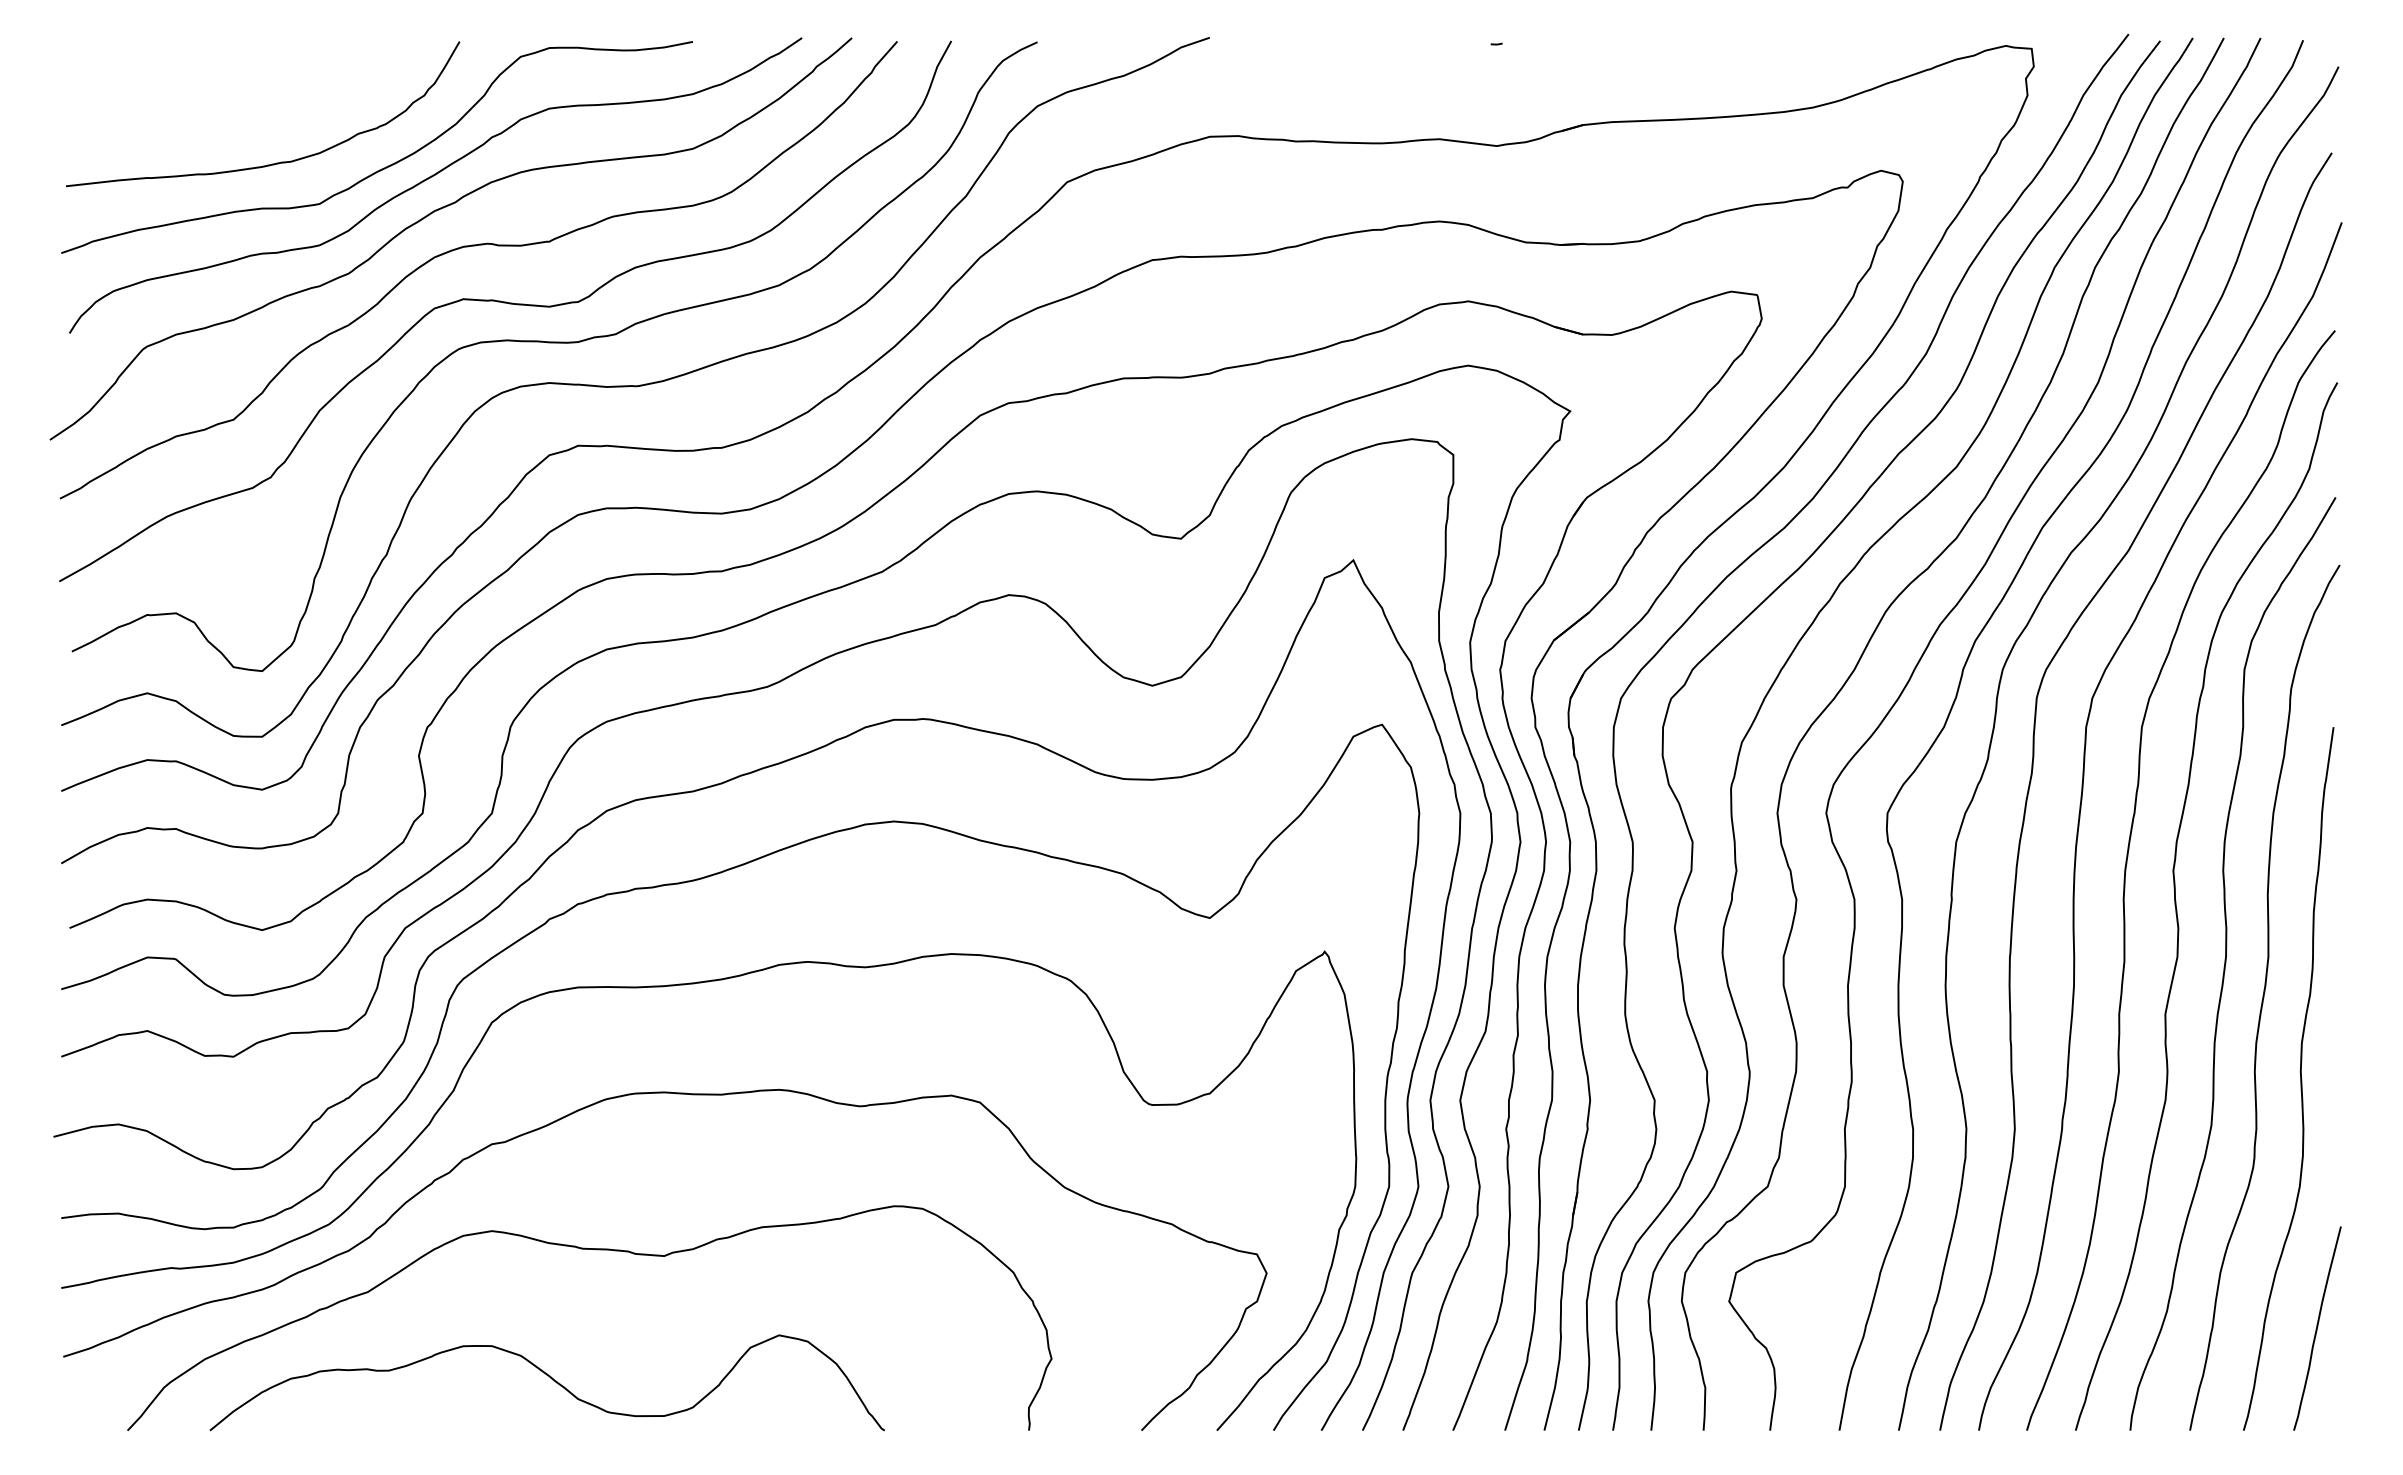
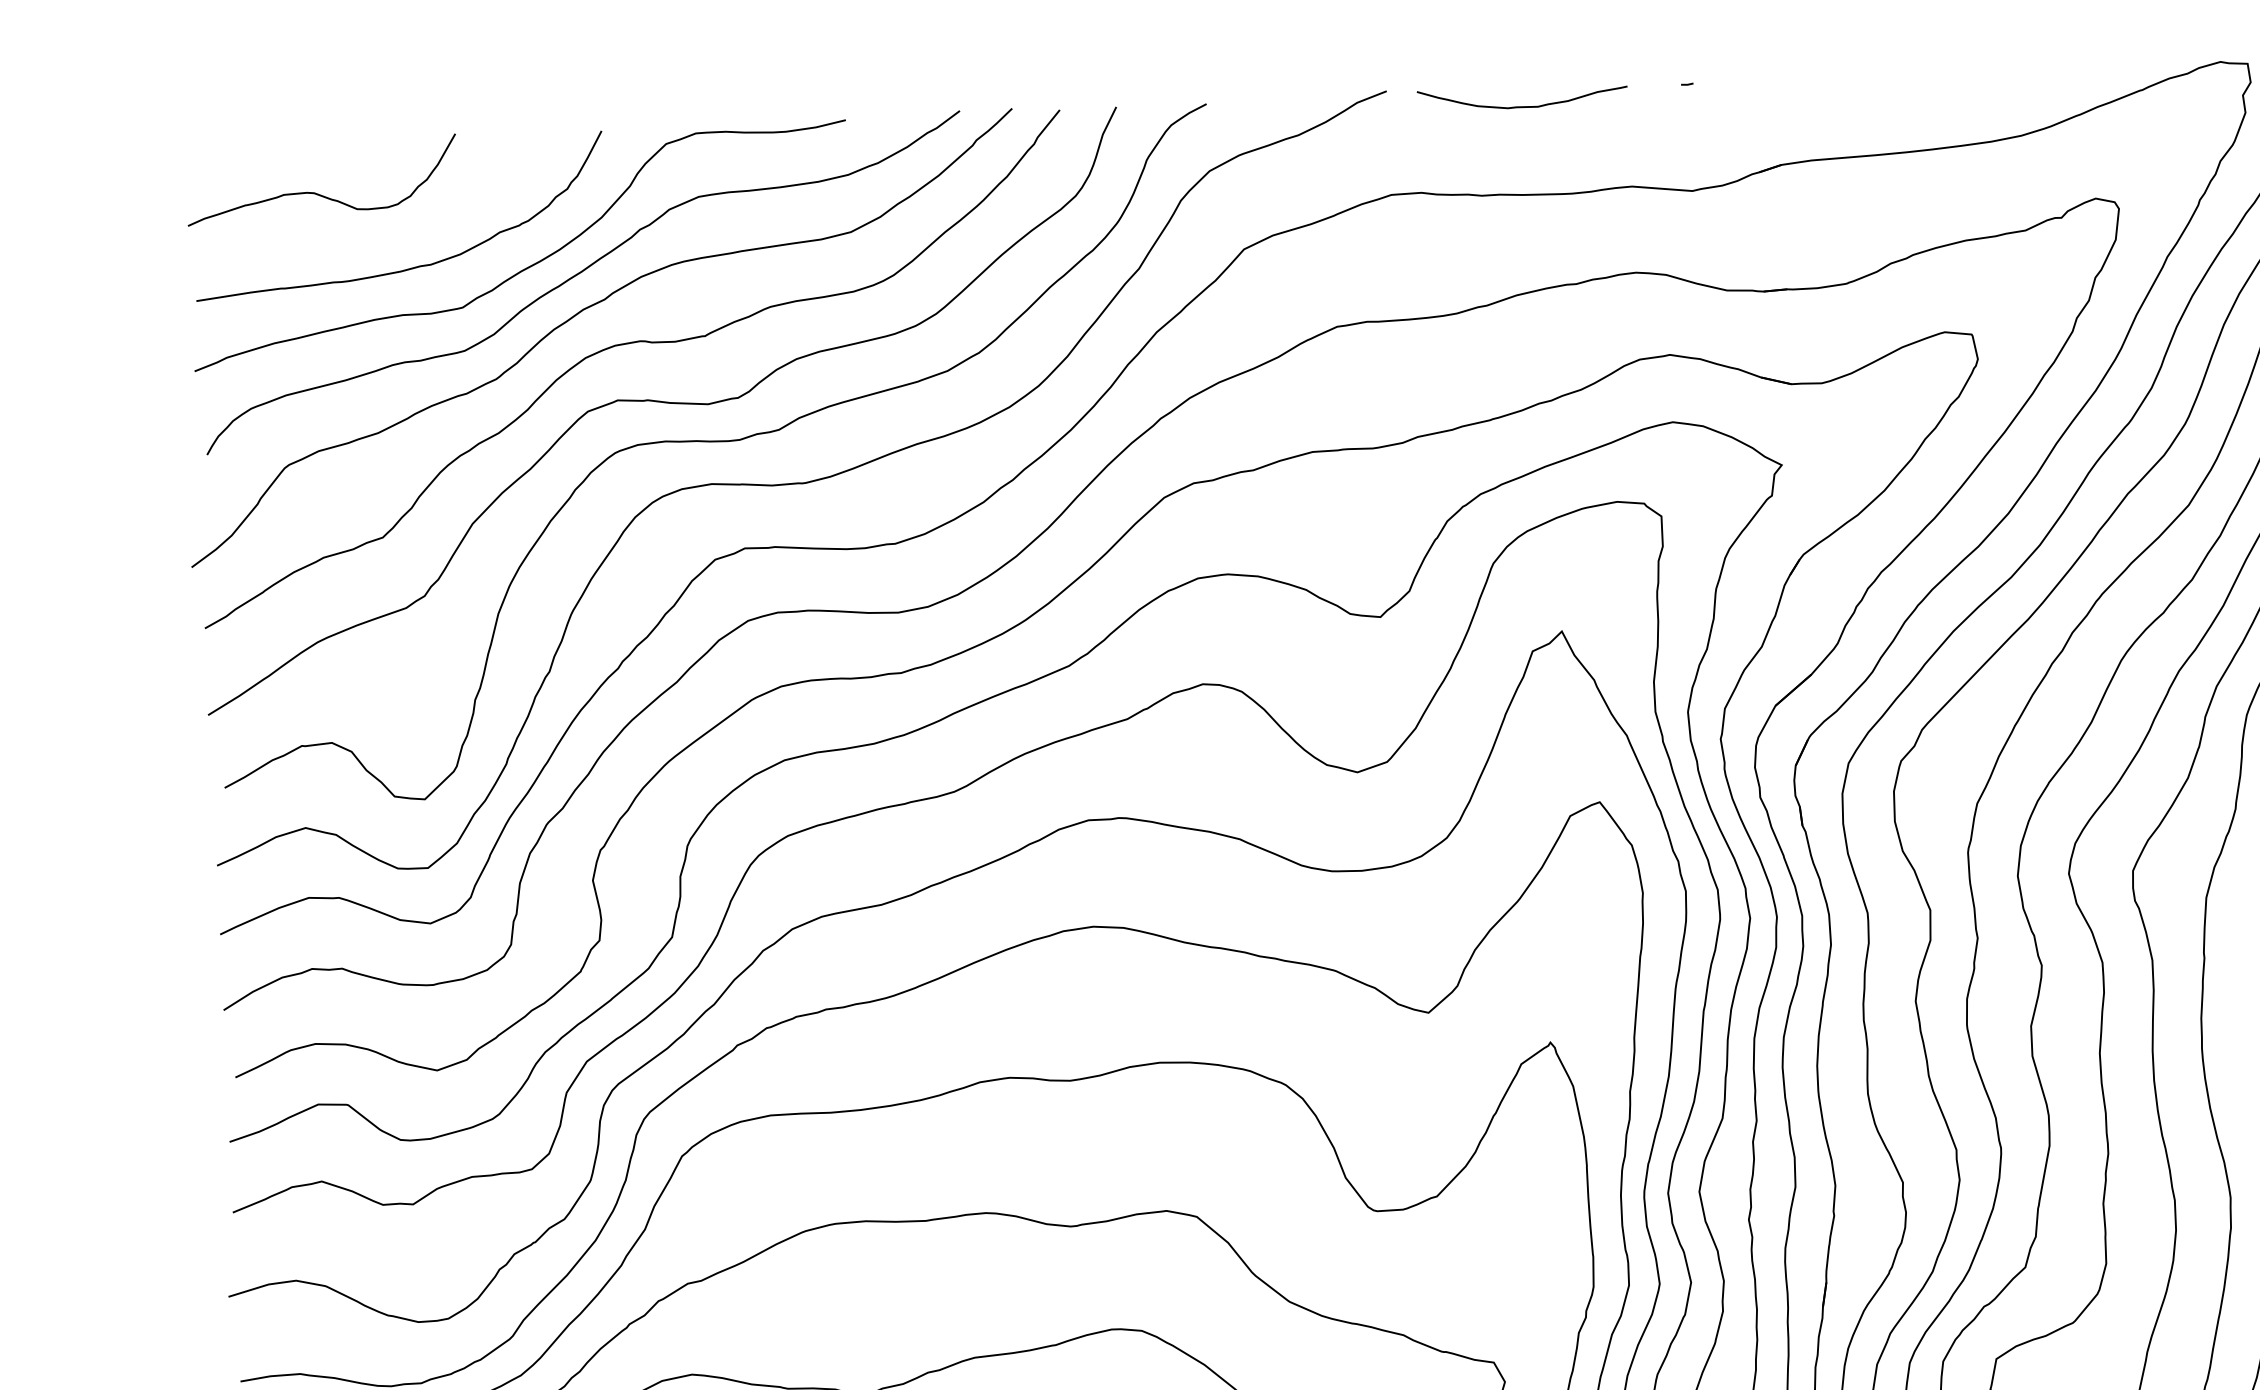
curve: (1338, 57) -> (1522, 105), added
curve: (183, 87) -> (314, 192), added

